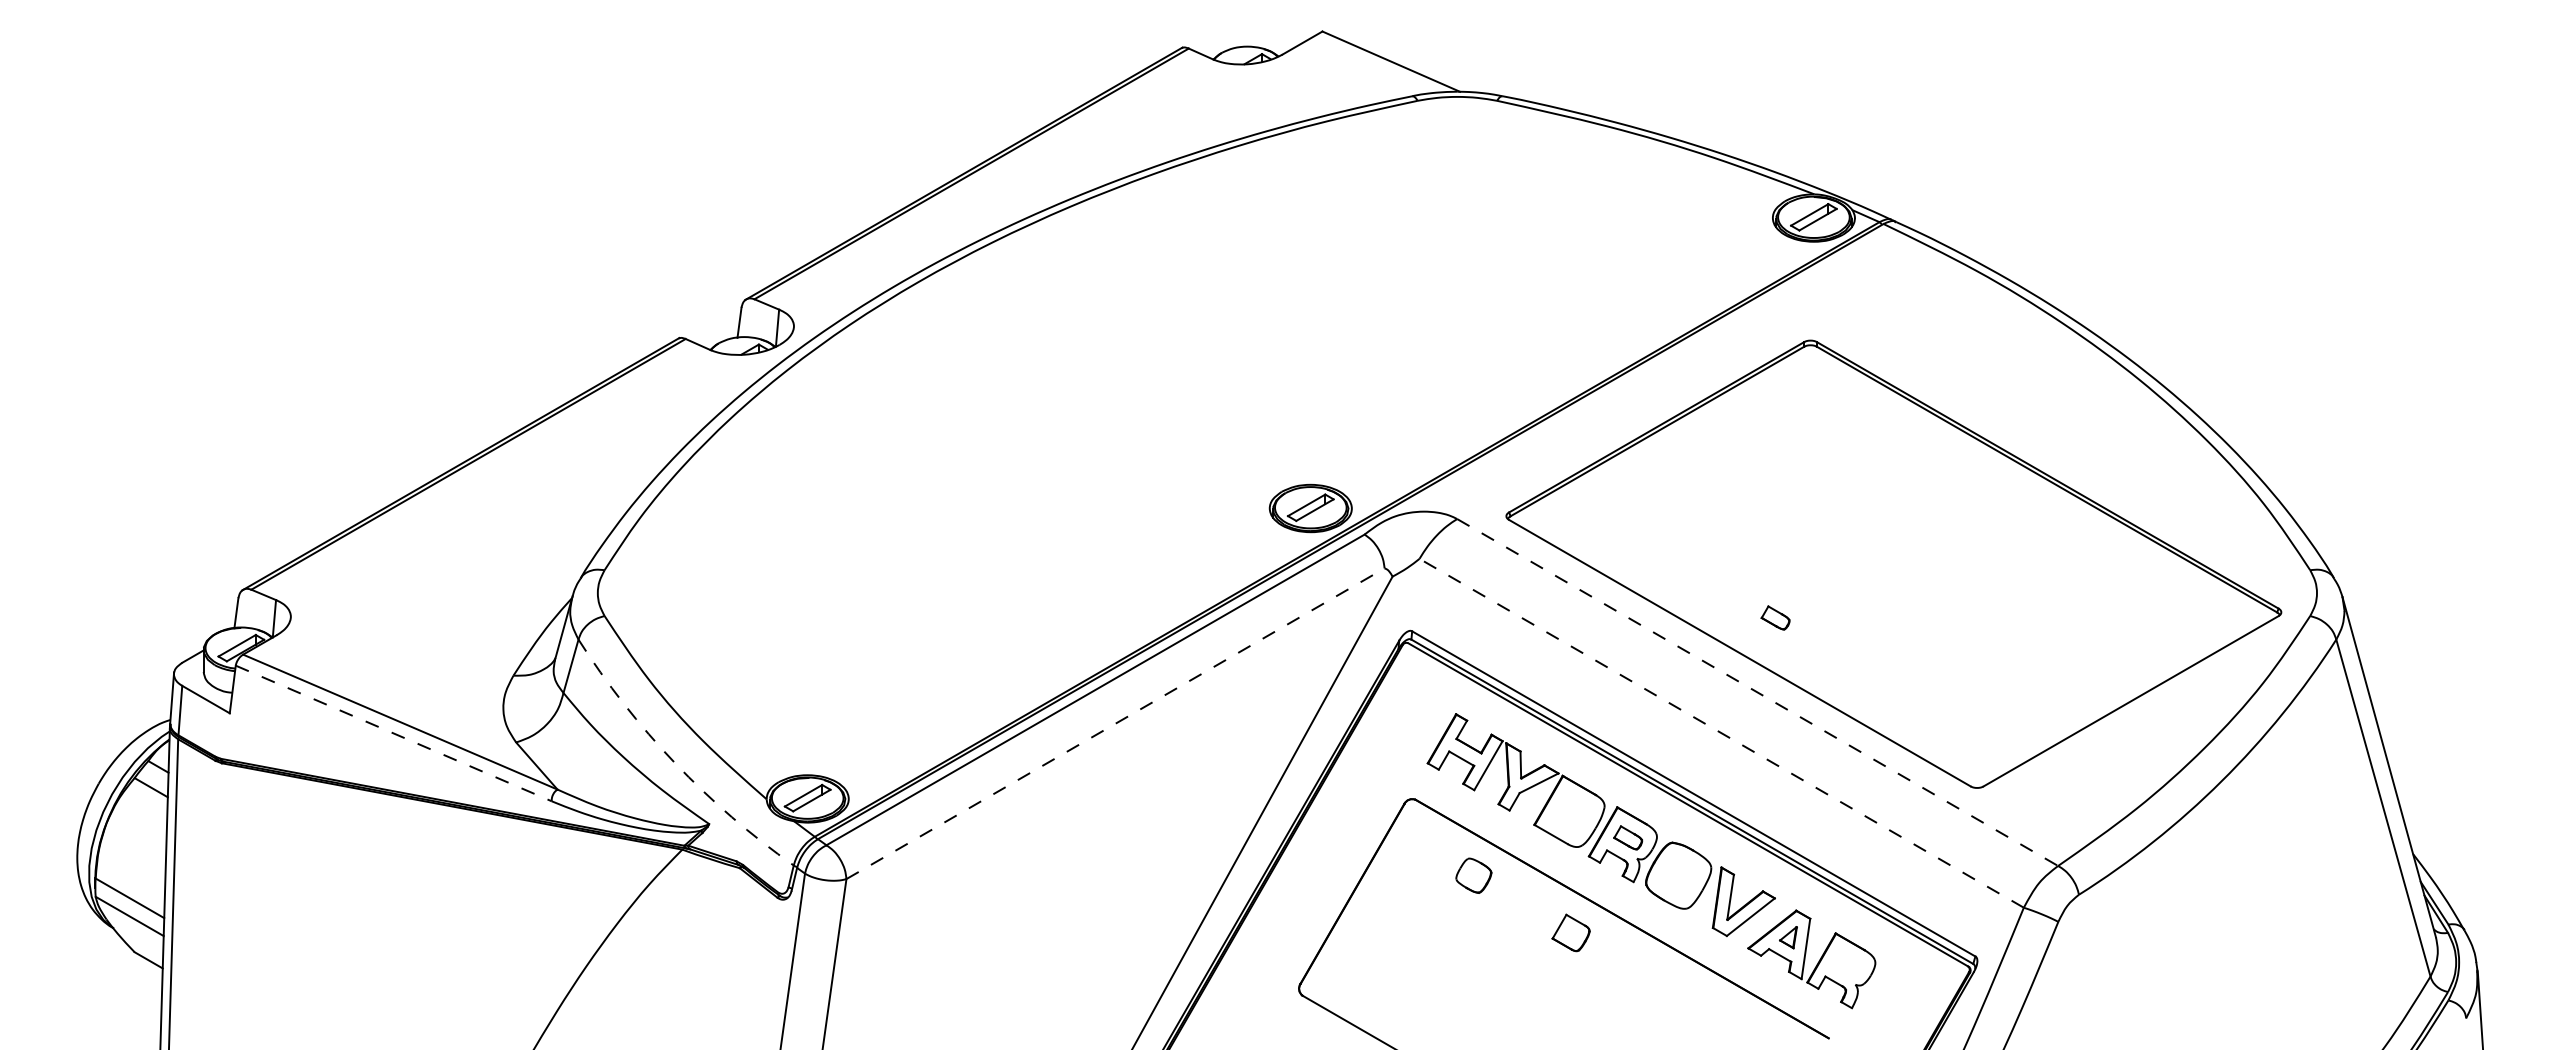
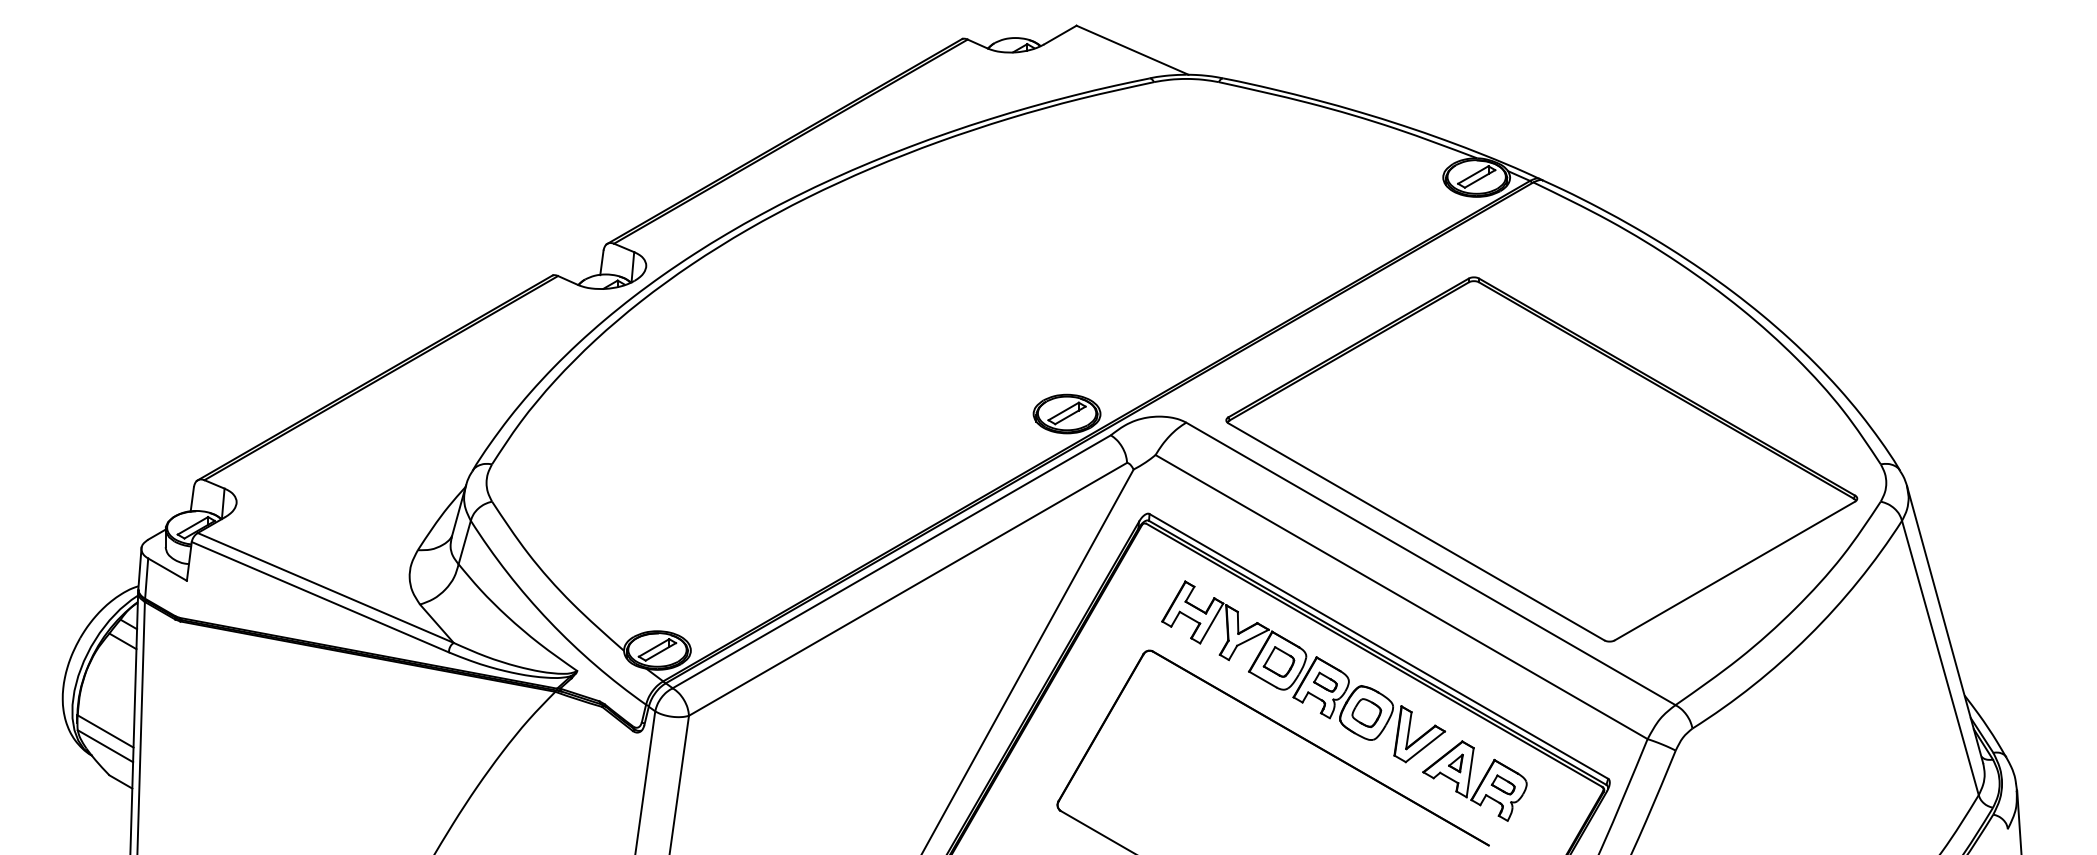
part: (1775, 617) -> (1503, 784), moved
line: (1757, 692) -> (1430, 563), dashed -> solid
line: (1115, 723) -> (908, 589), dashed -> solid
line: (393, 733) -> (320, 597), dashed -> solid
line: (1721, 733) -> (1401, 597), dashed -> solid
arc: (675, 763) -> (549, 621), dashed -> solid
part: (1473, 875) -> (1366, 712), moved
part: (1570, 932) -> (1278, 661), moved

